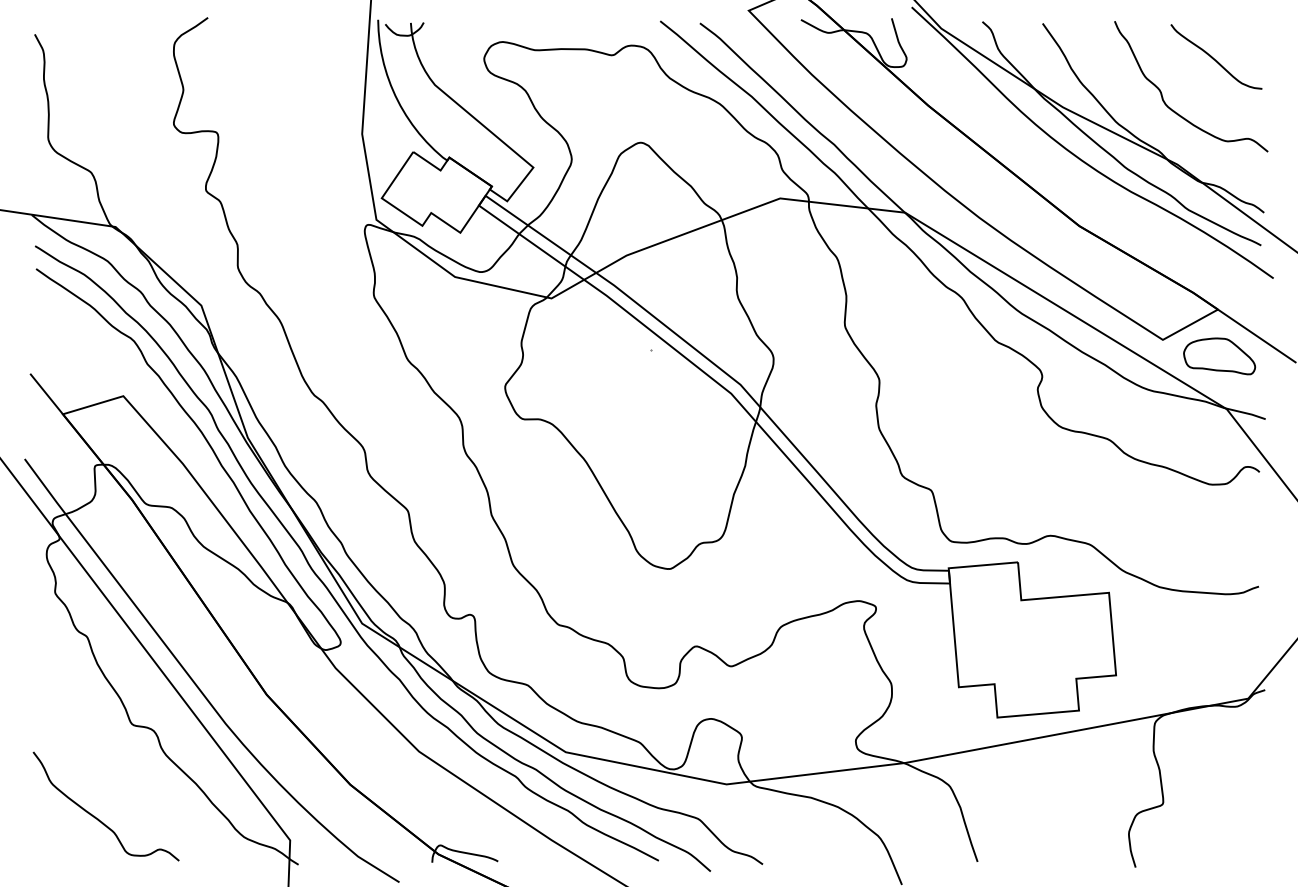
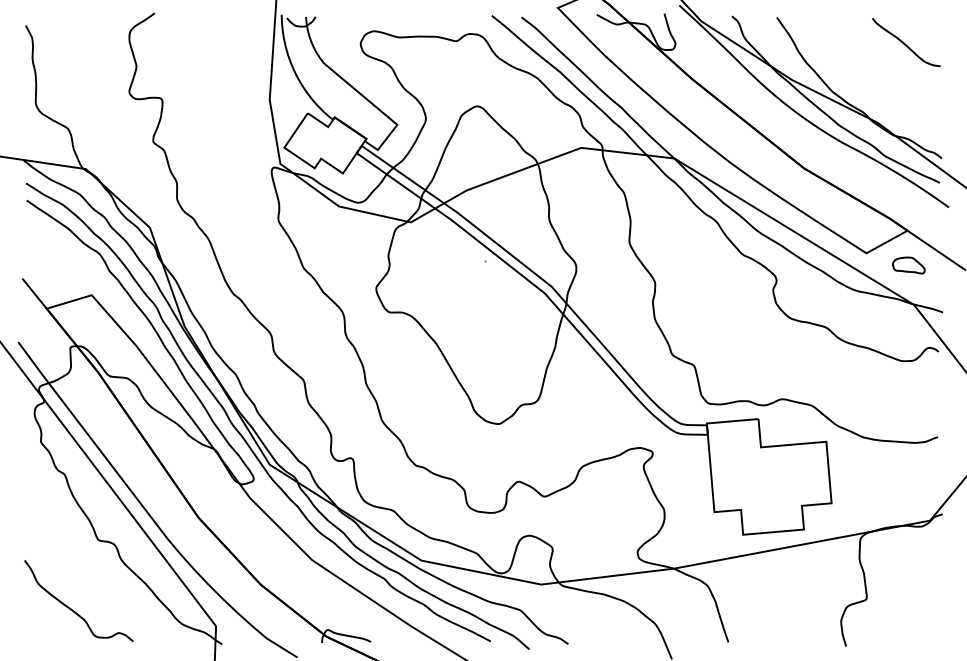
curve: (1173, 109) -> (874, 81), removed
part: (1219, 356) -> (908, 265), size x0.6

